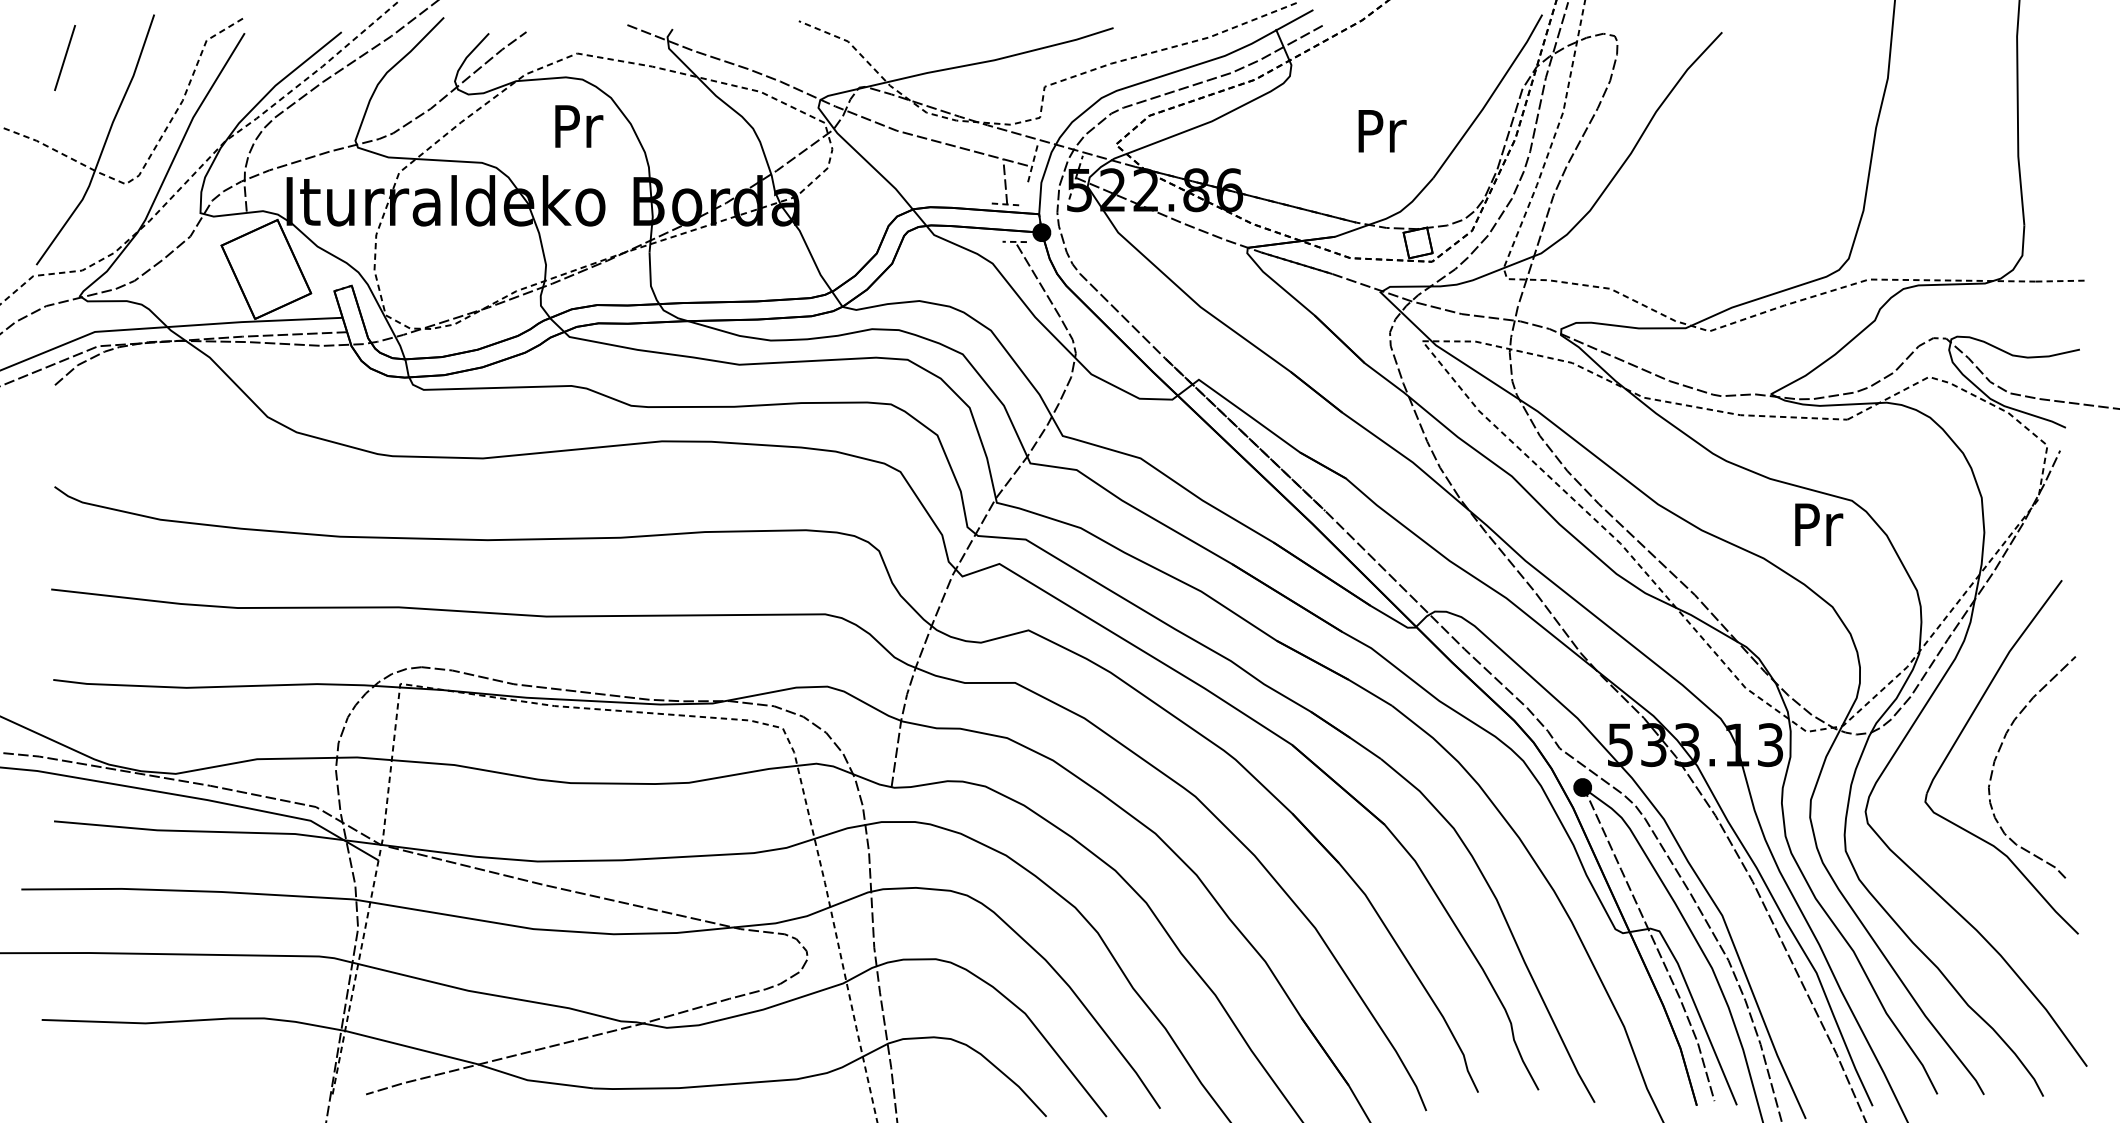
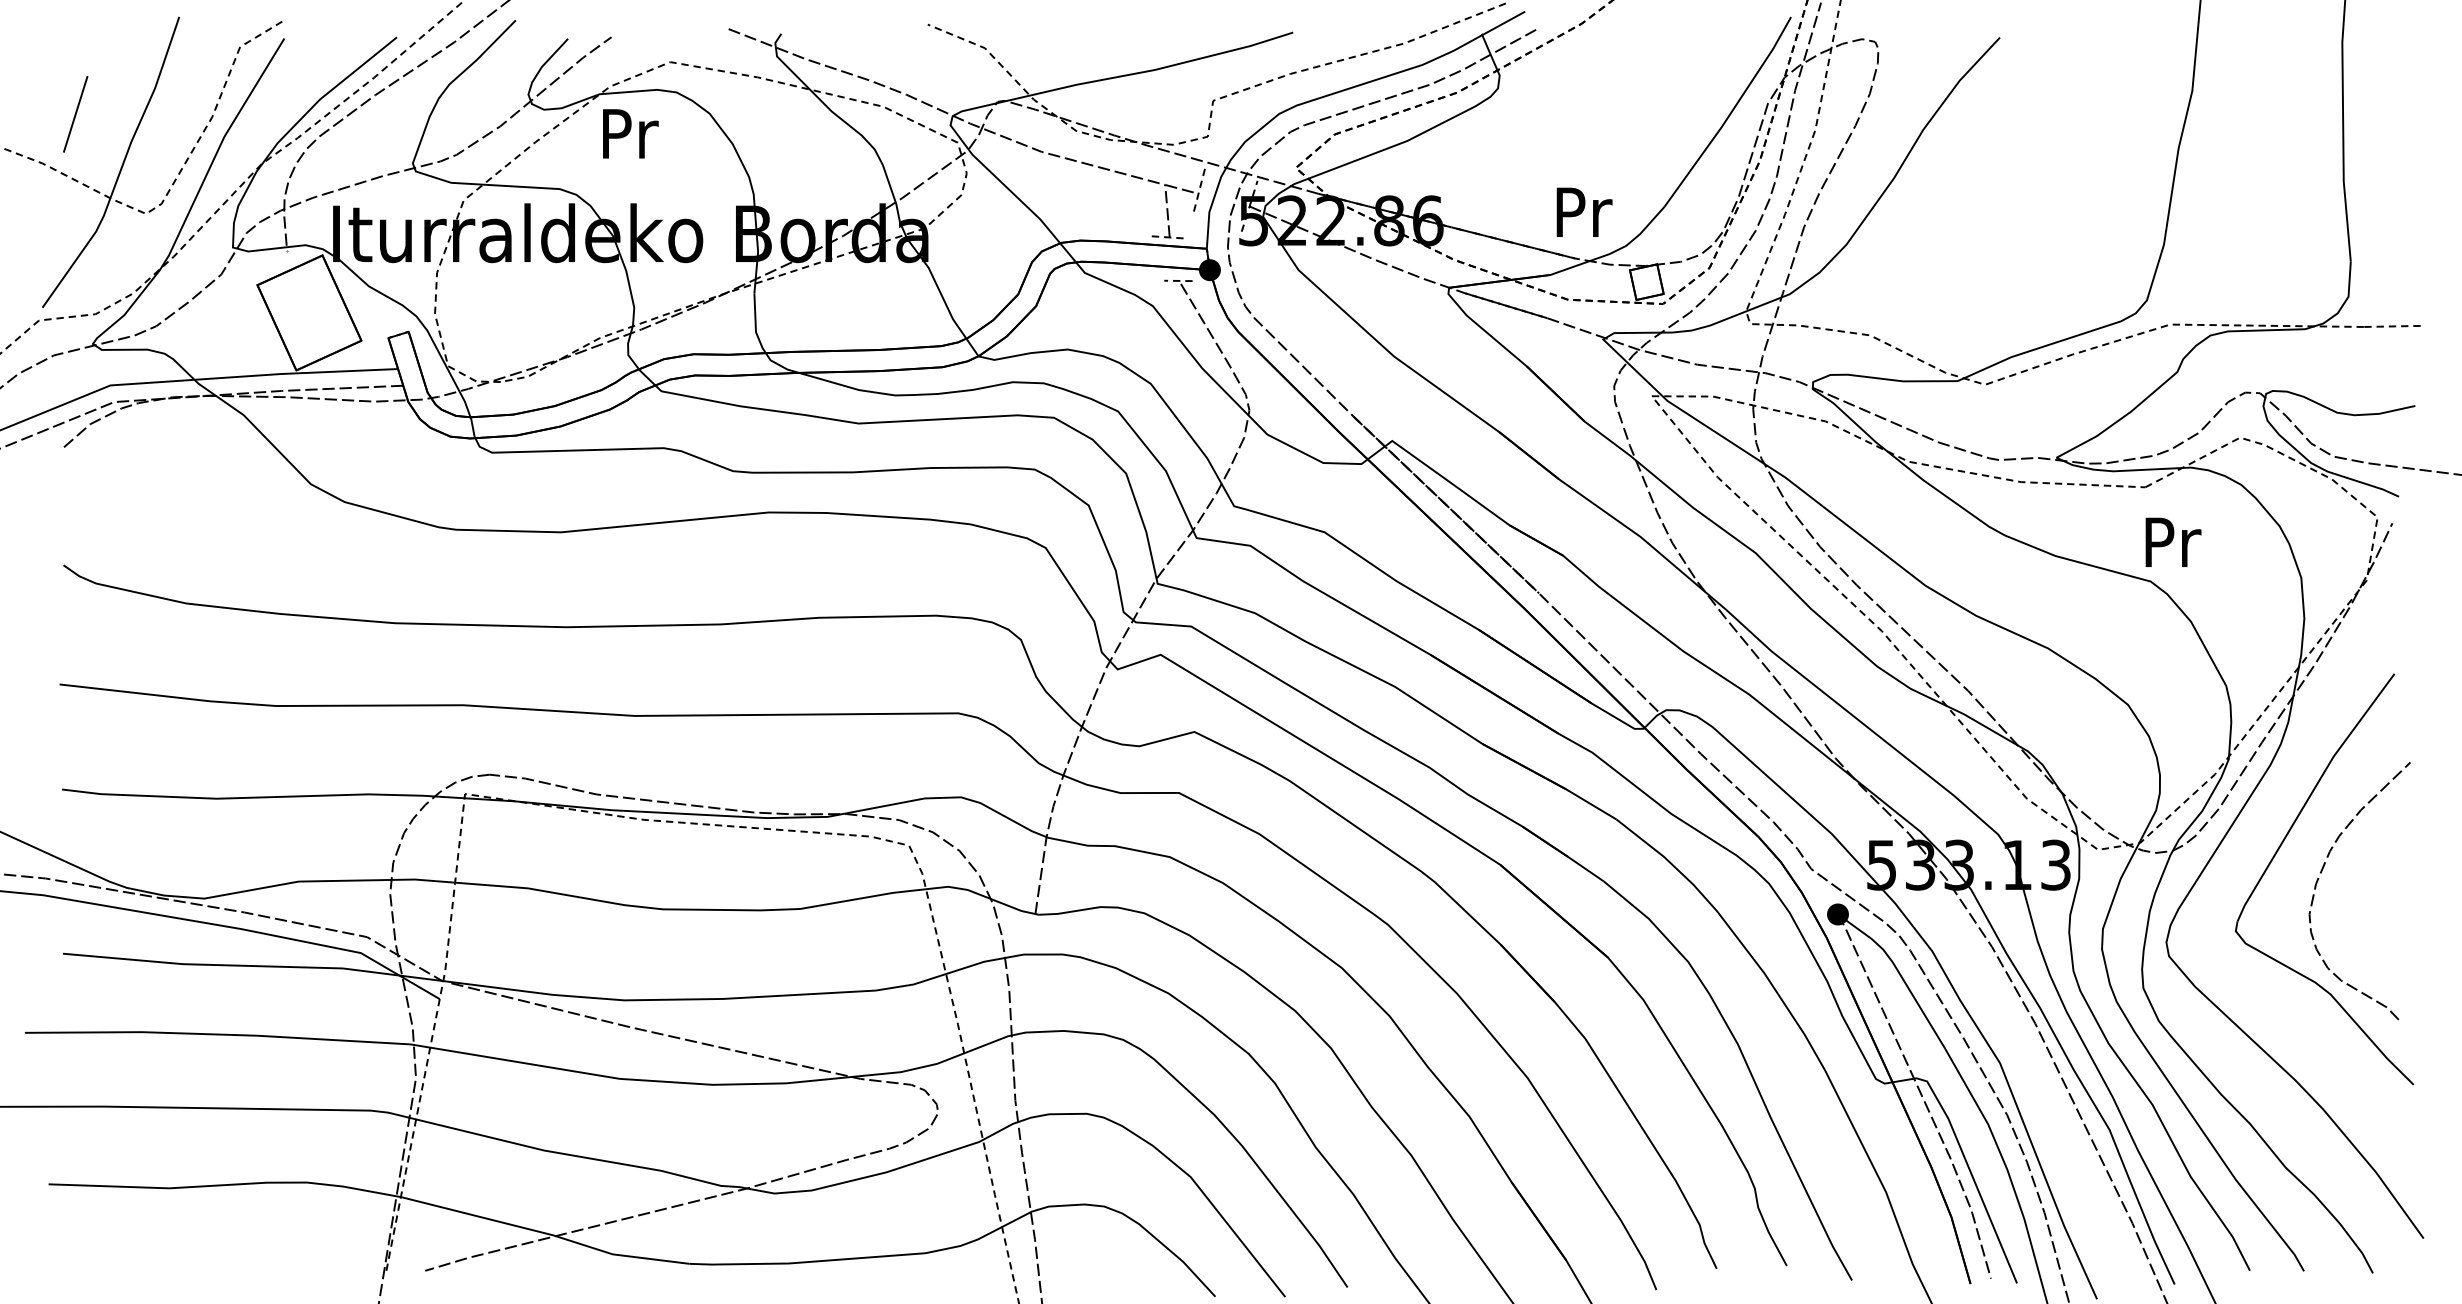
line: (64, 58) -> (75, 114), moved
text: (579, 126) -> (630, 133), moved
text: (1382, 130) -> (1584, 211), moved
text: (1819, 524) -> (2173, 541), moved

